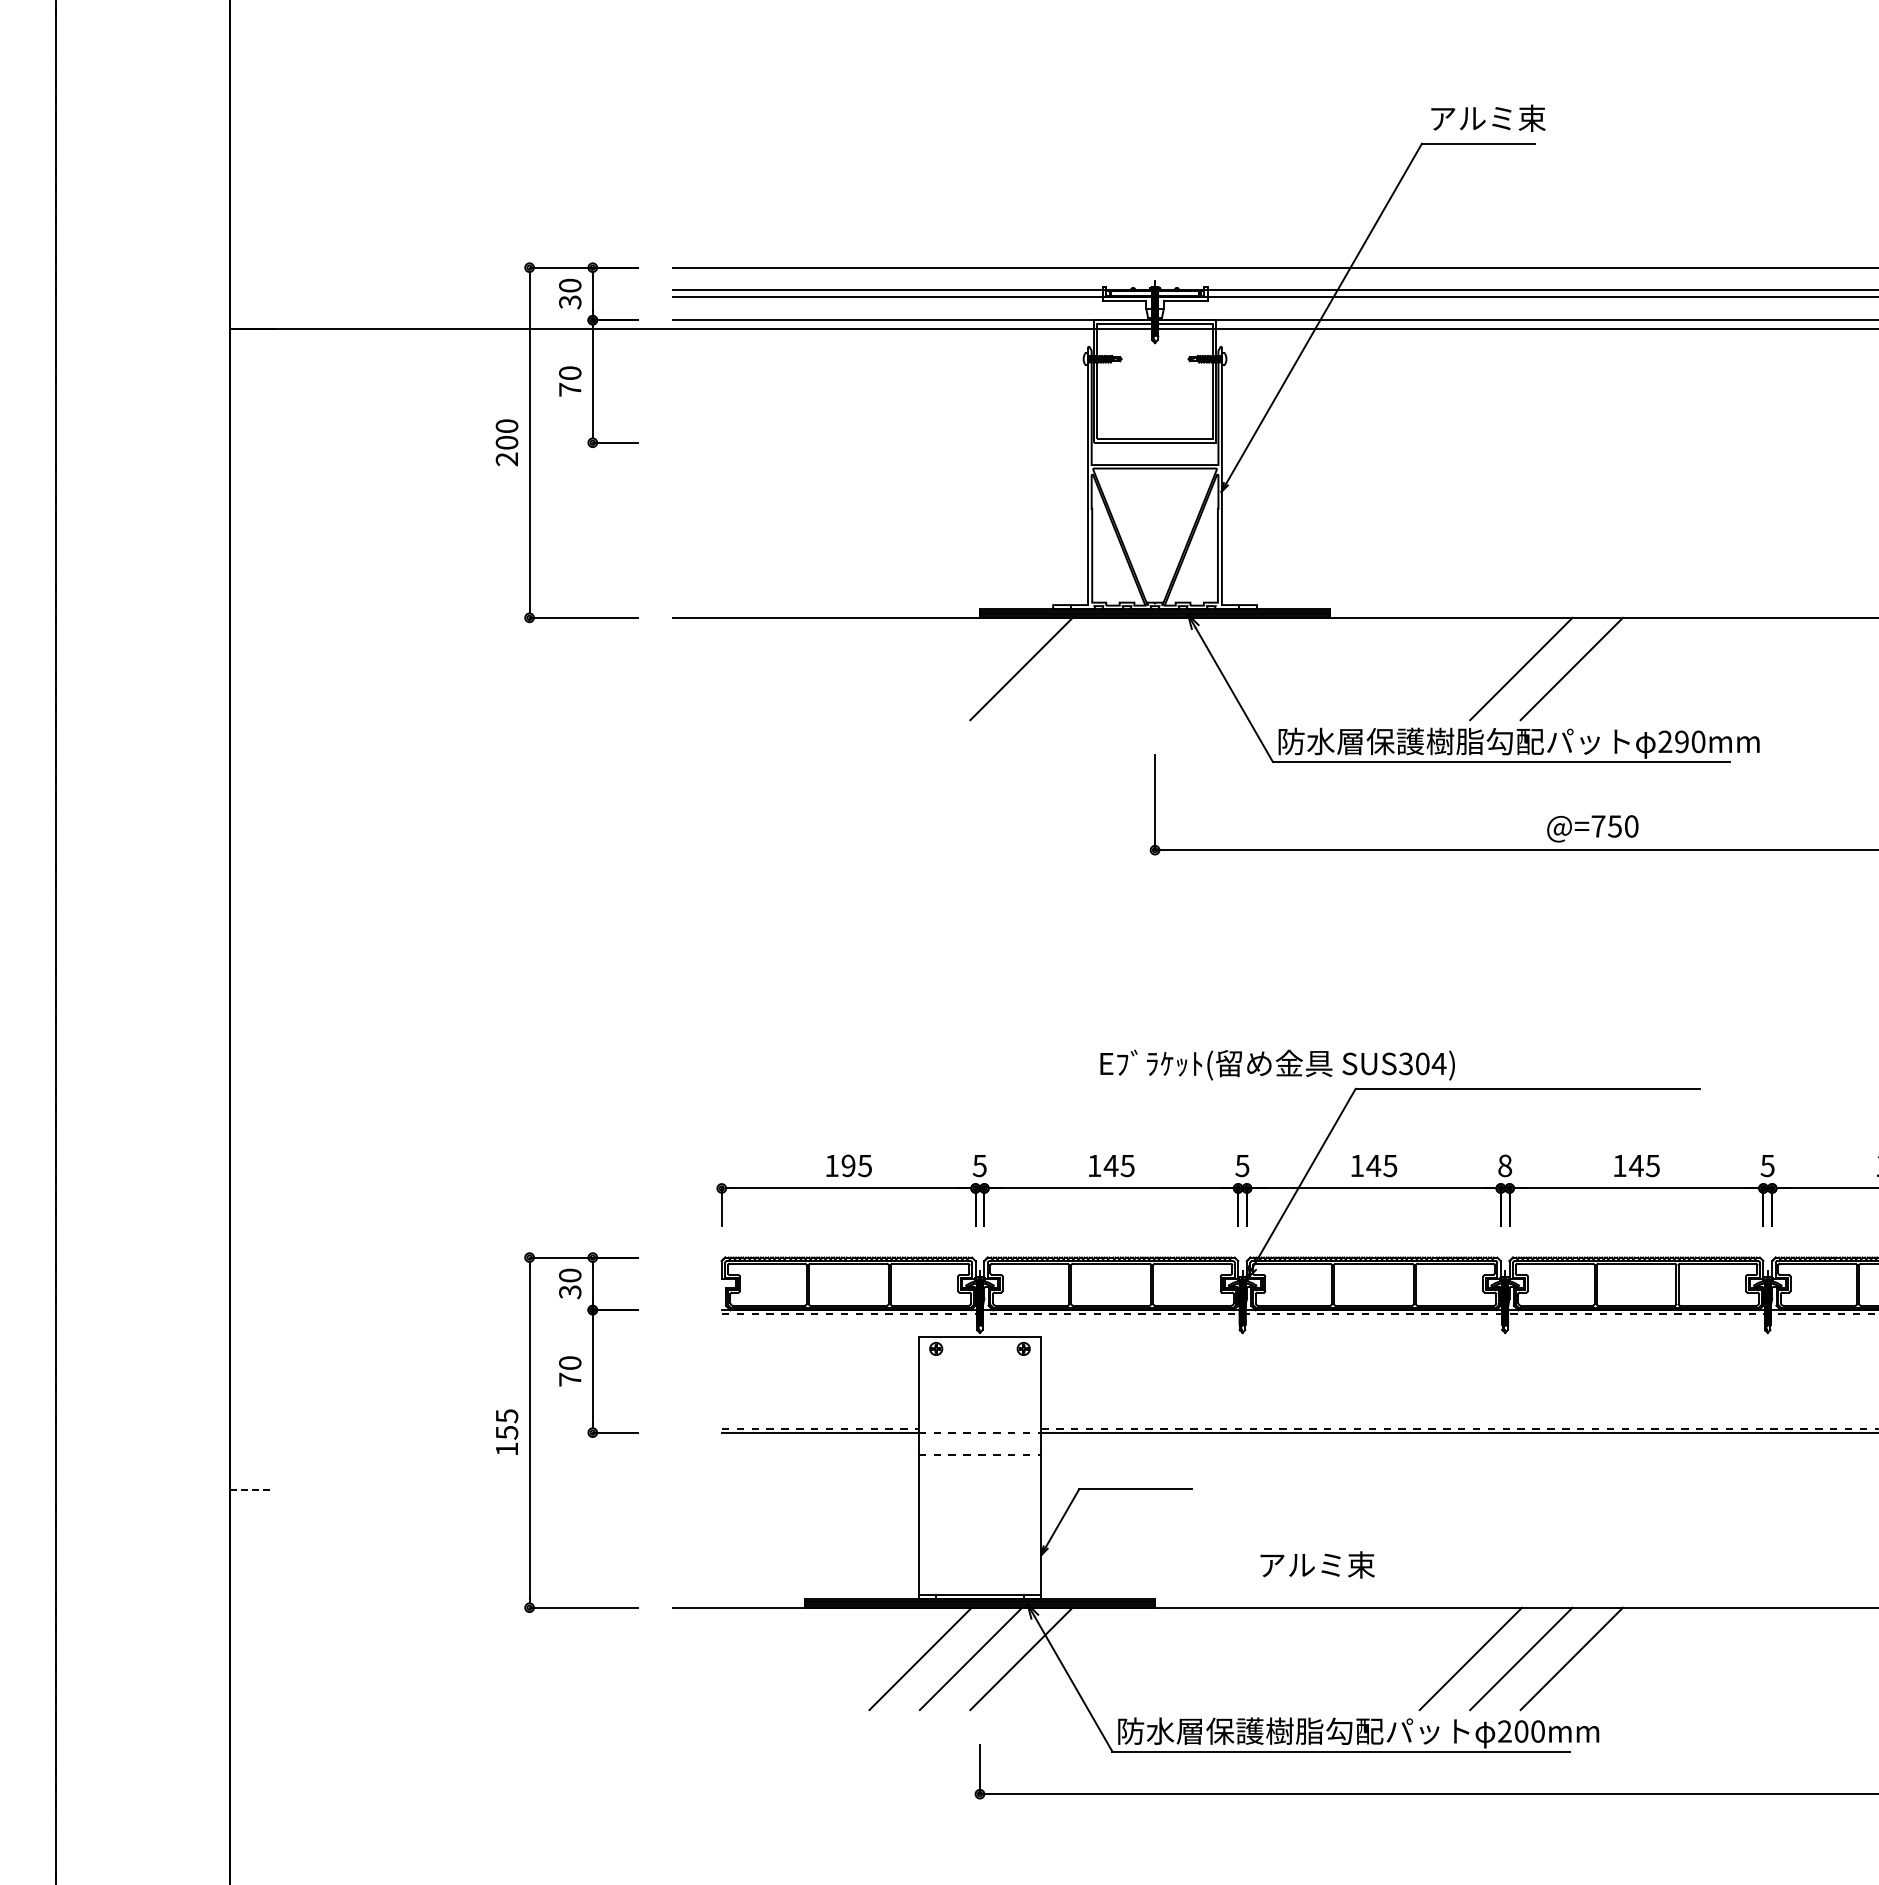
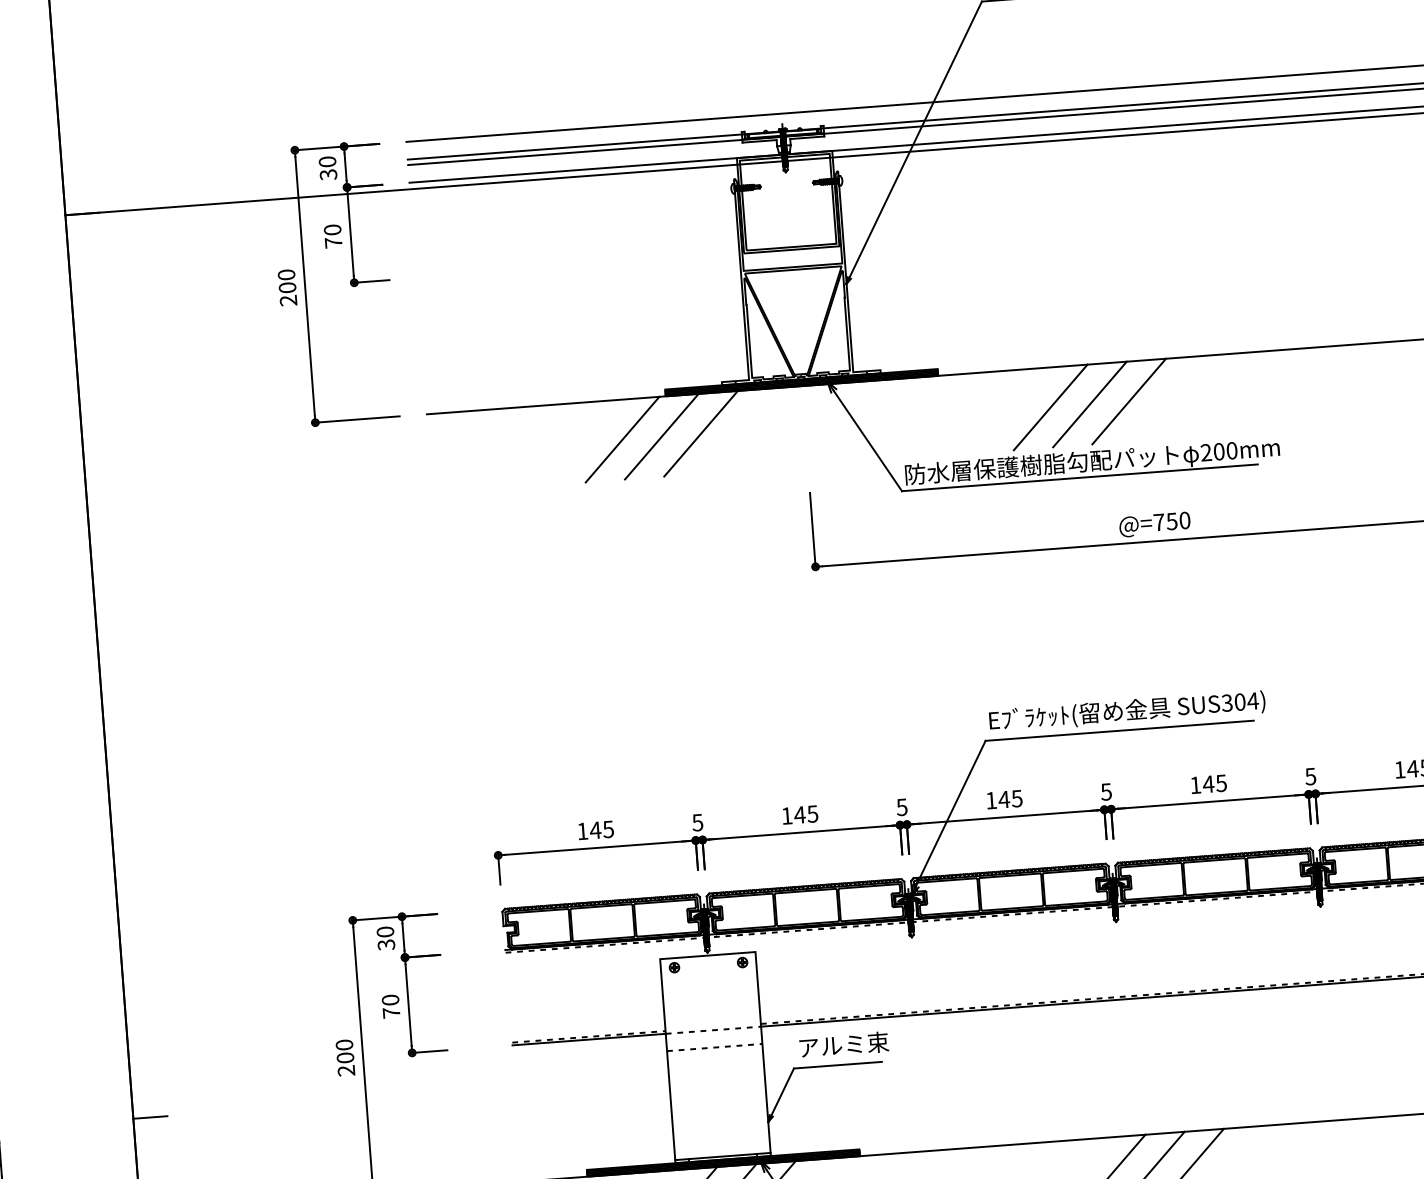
line: (920, 668) -> (622, 439), added
line: (970, 668) -> (661, 436), added
line: (1470, 668) -> (1050, 407), added
text: (1681, 741) -> (1218, 451), 290mm -> 200mm
text: (1277, 1064) -> (1127, 711), moved
text: (848, 1165) -> (595, 830), 195 -> 145
text: (1505, 1165) -> (1106, 791), 8 -> 5
text: (506, 1432) -> (345, 1057), 155 -> 200
line: (251, 1490) -> (150, 1117), dashed -> solid
text: (1317, 1564) -> (844, 1044), moved

